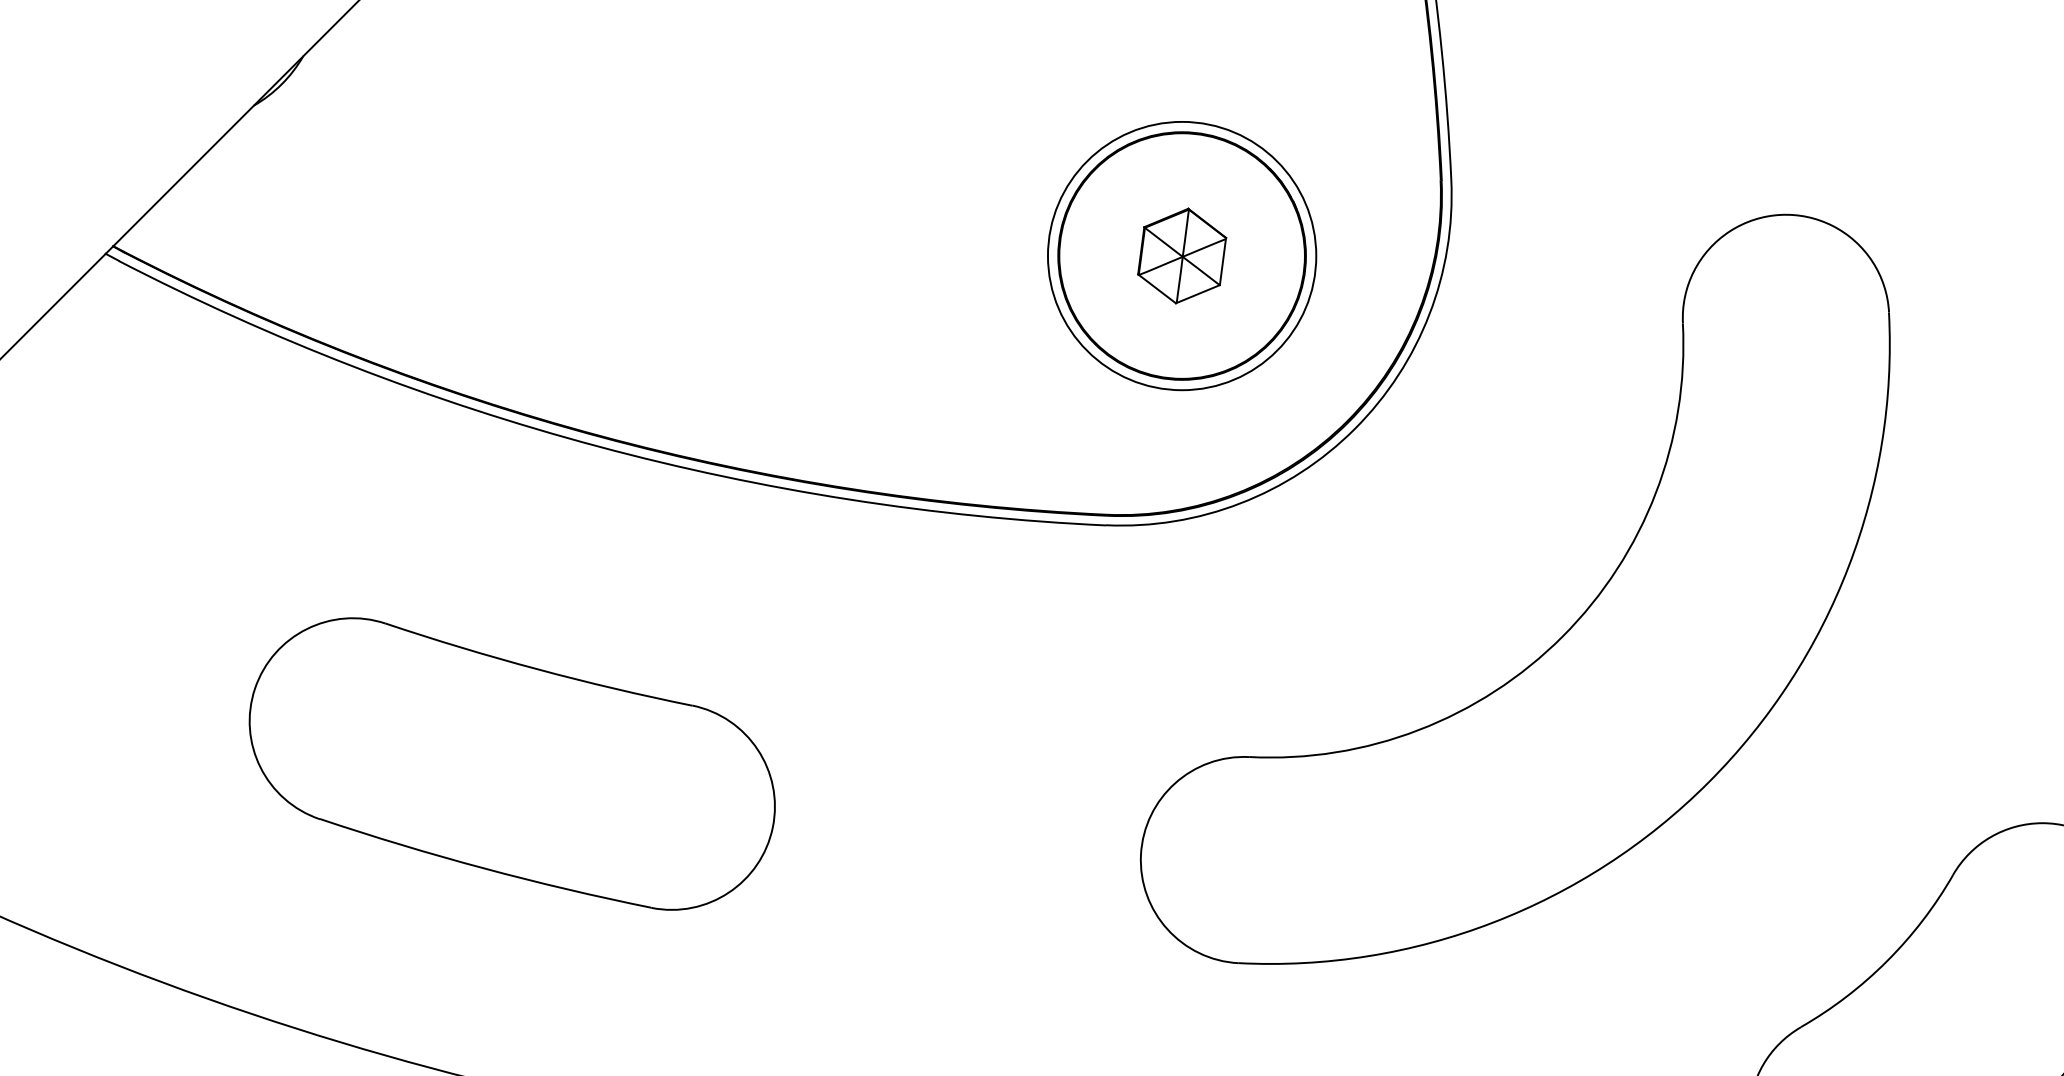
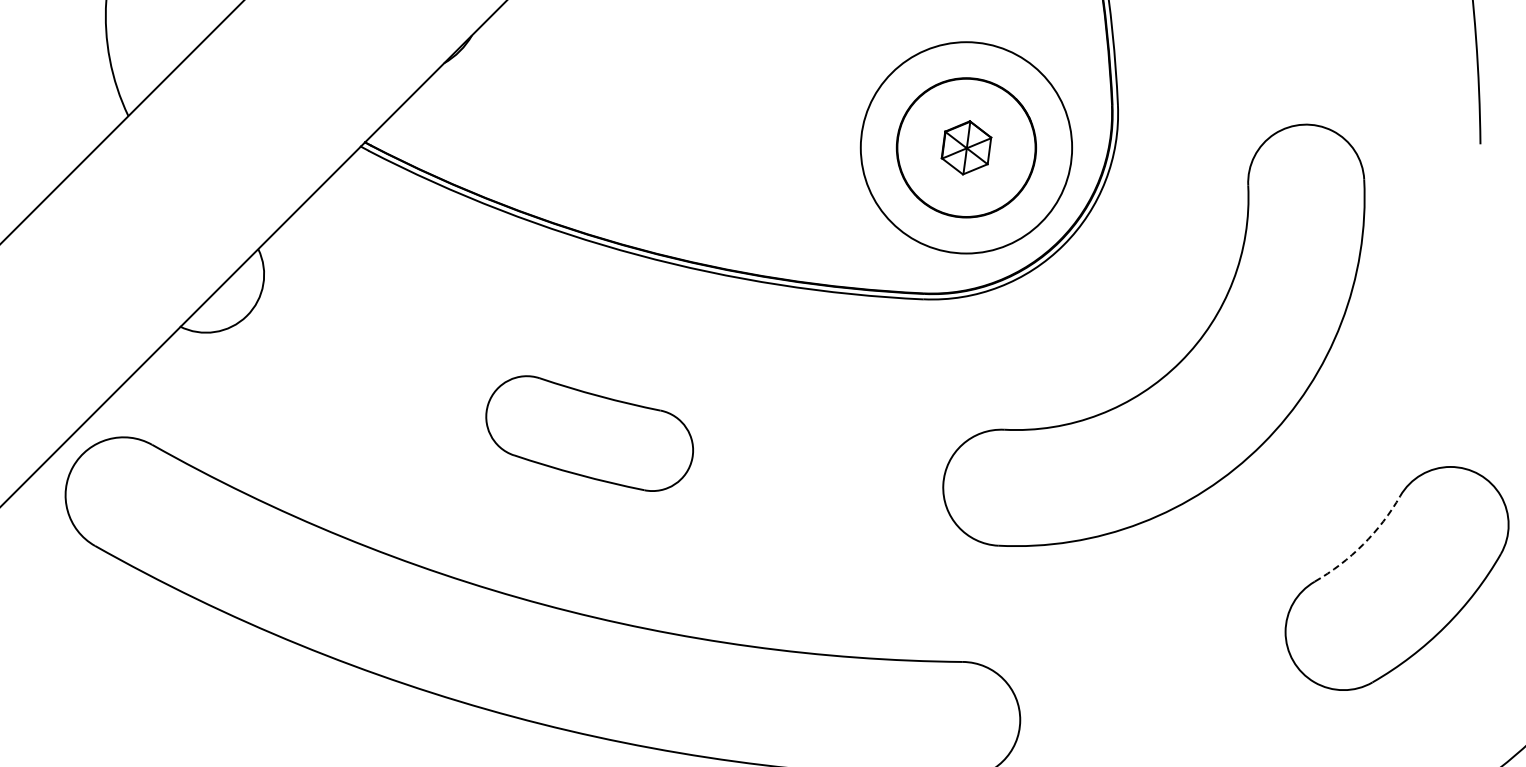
circle: (1182, 255) -> (966, 147), size x1.4
part: (512, 763) -> (589, 433), size x0.7
arc: (1887, 960) -> (1363, 544), solid -> dashed

